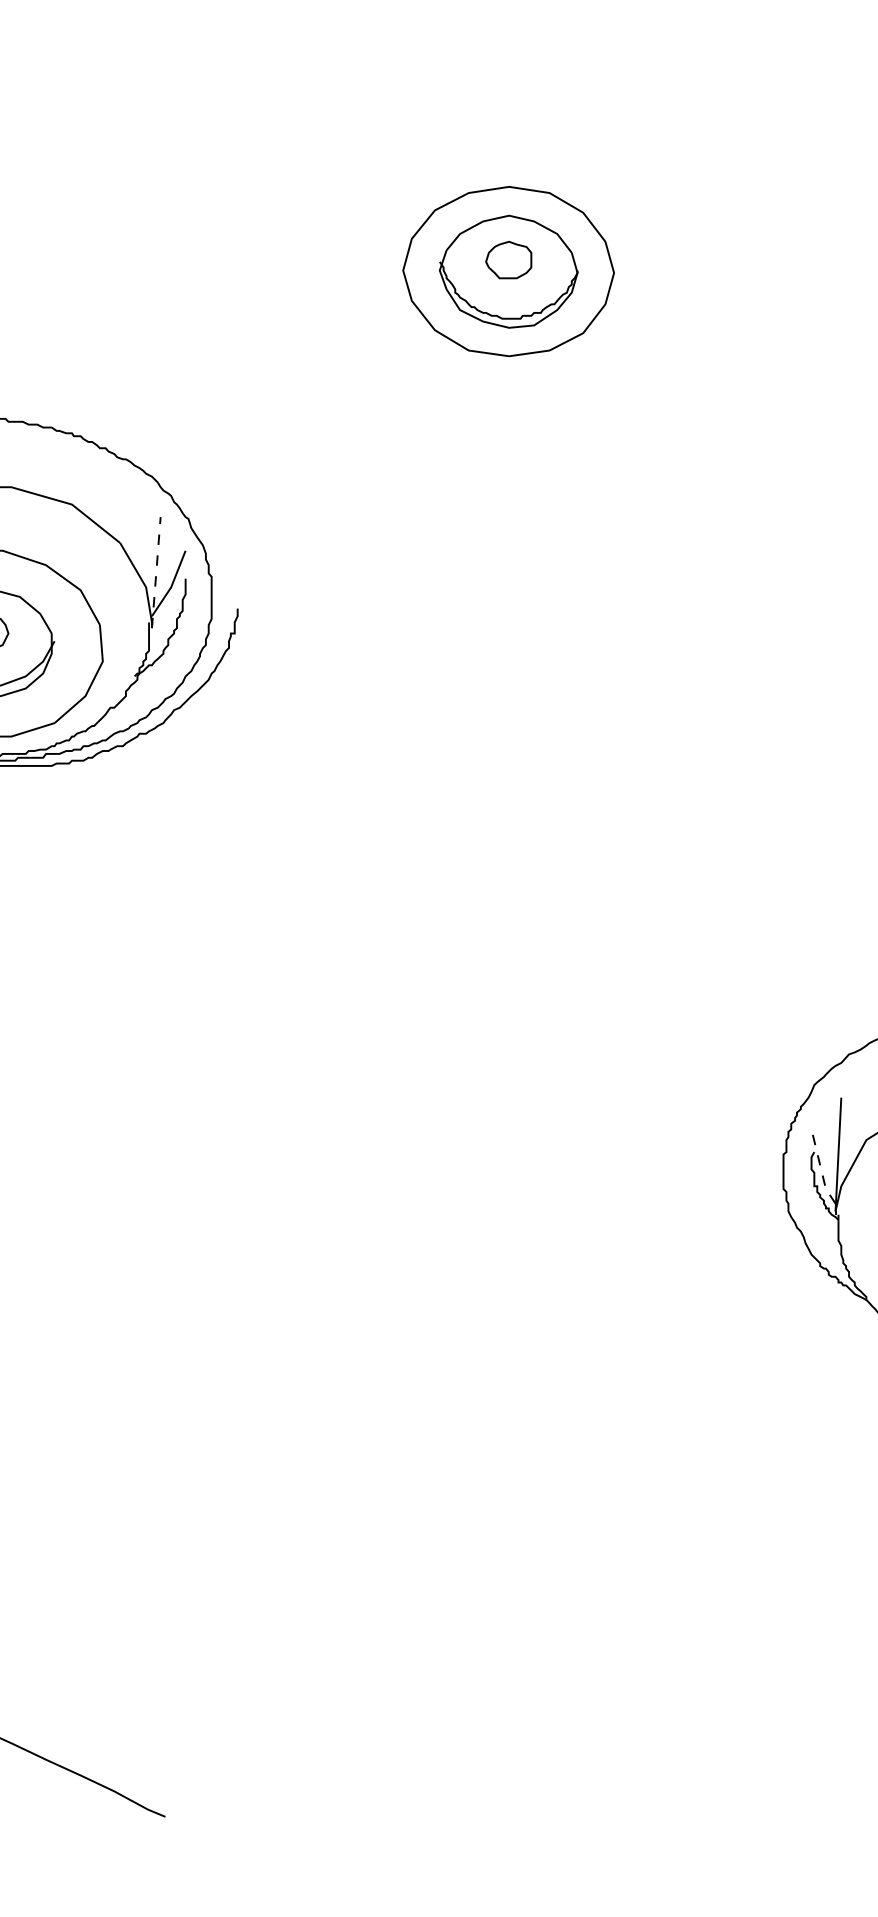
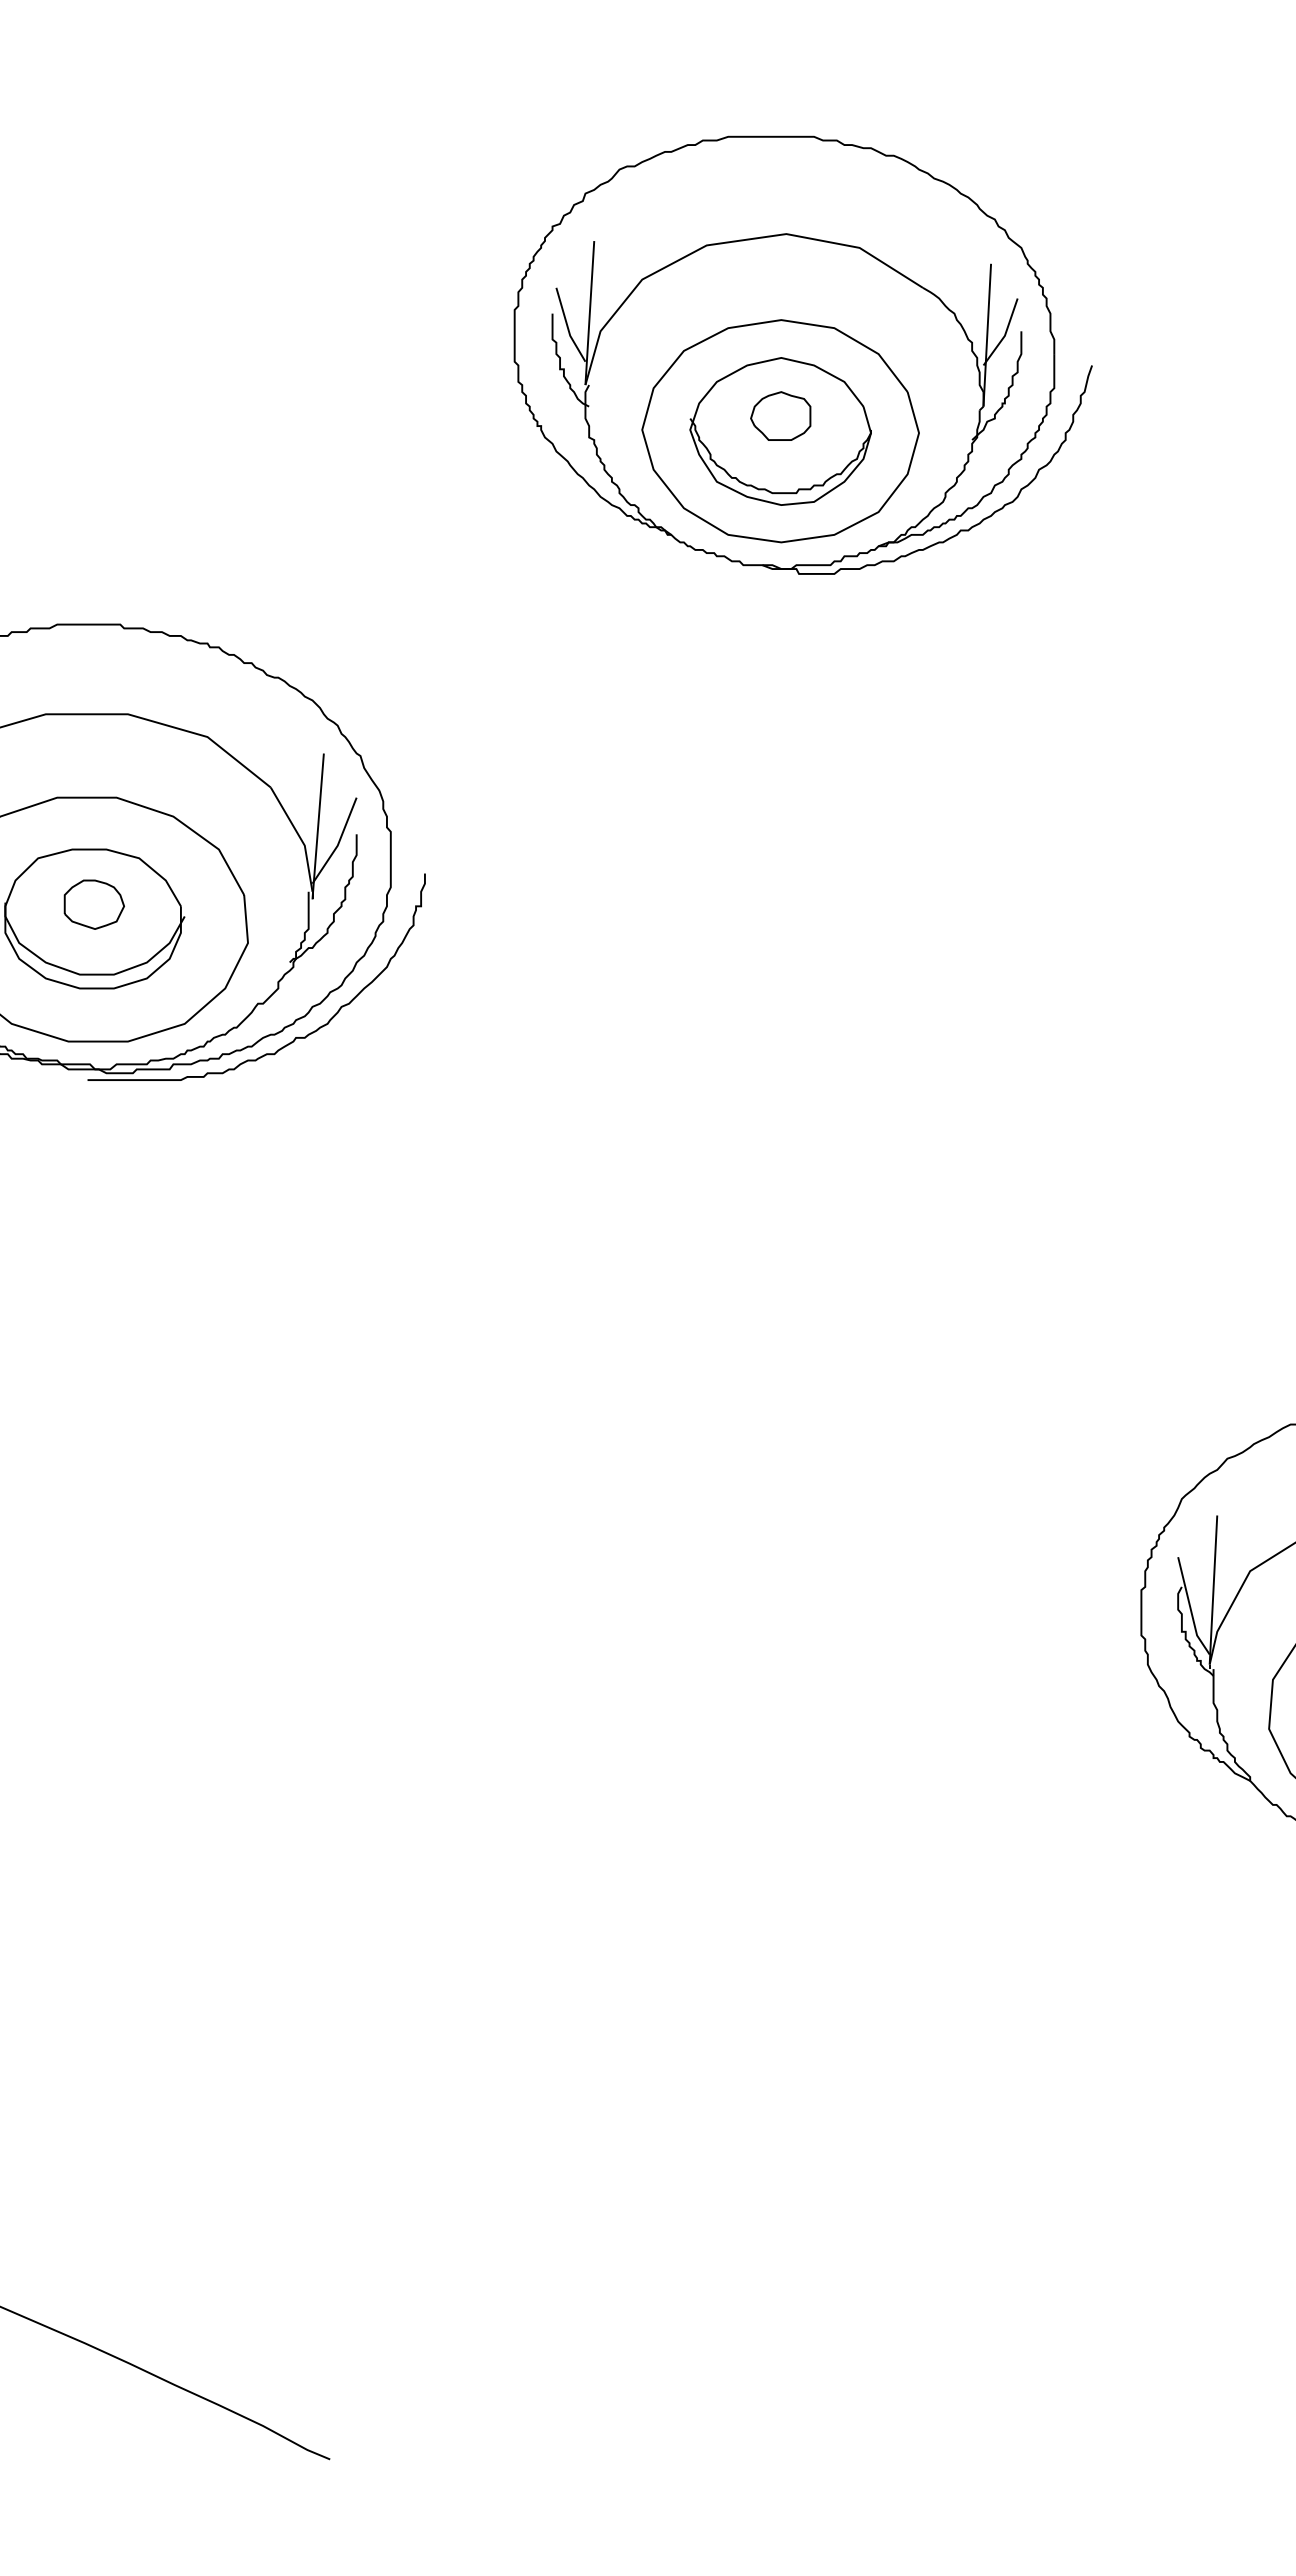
part: (525, 213) -> (802, 354), added
line: (156, 571) -> (318, 825), dashed -> solid
line: (820, 1167) -> (1190, 1607), dashed -> solid

